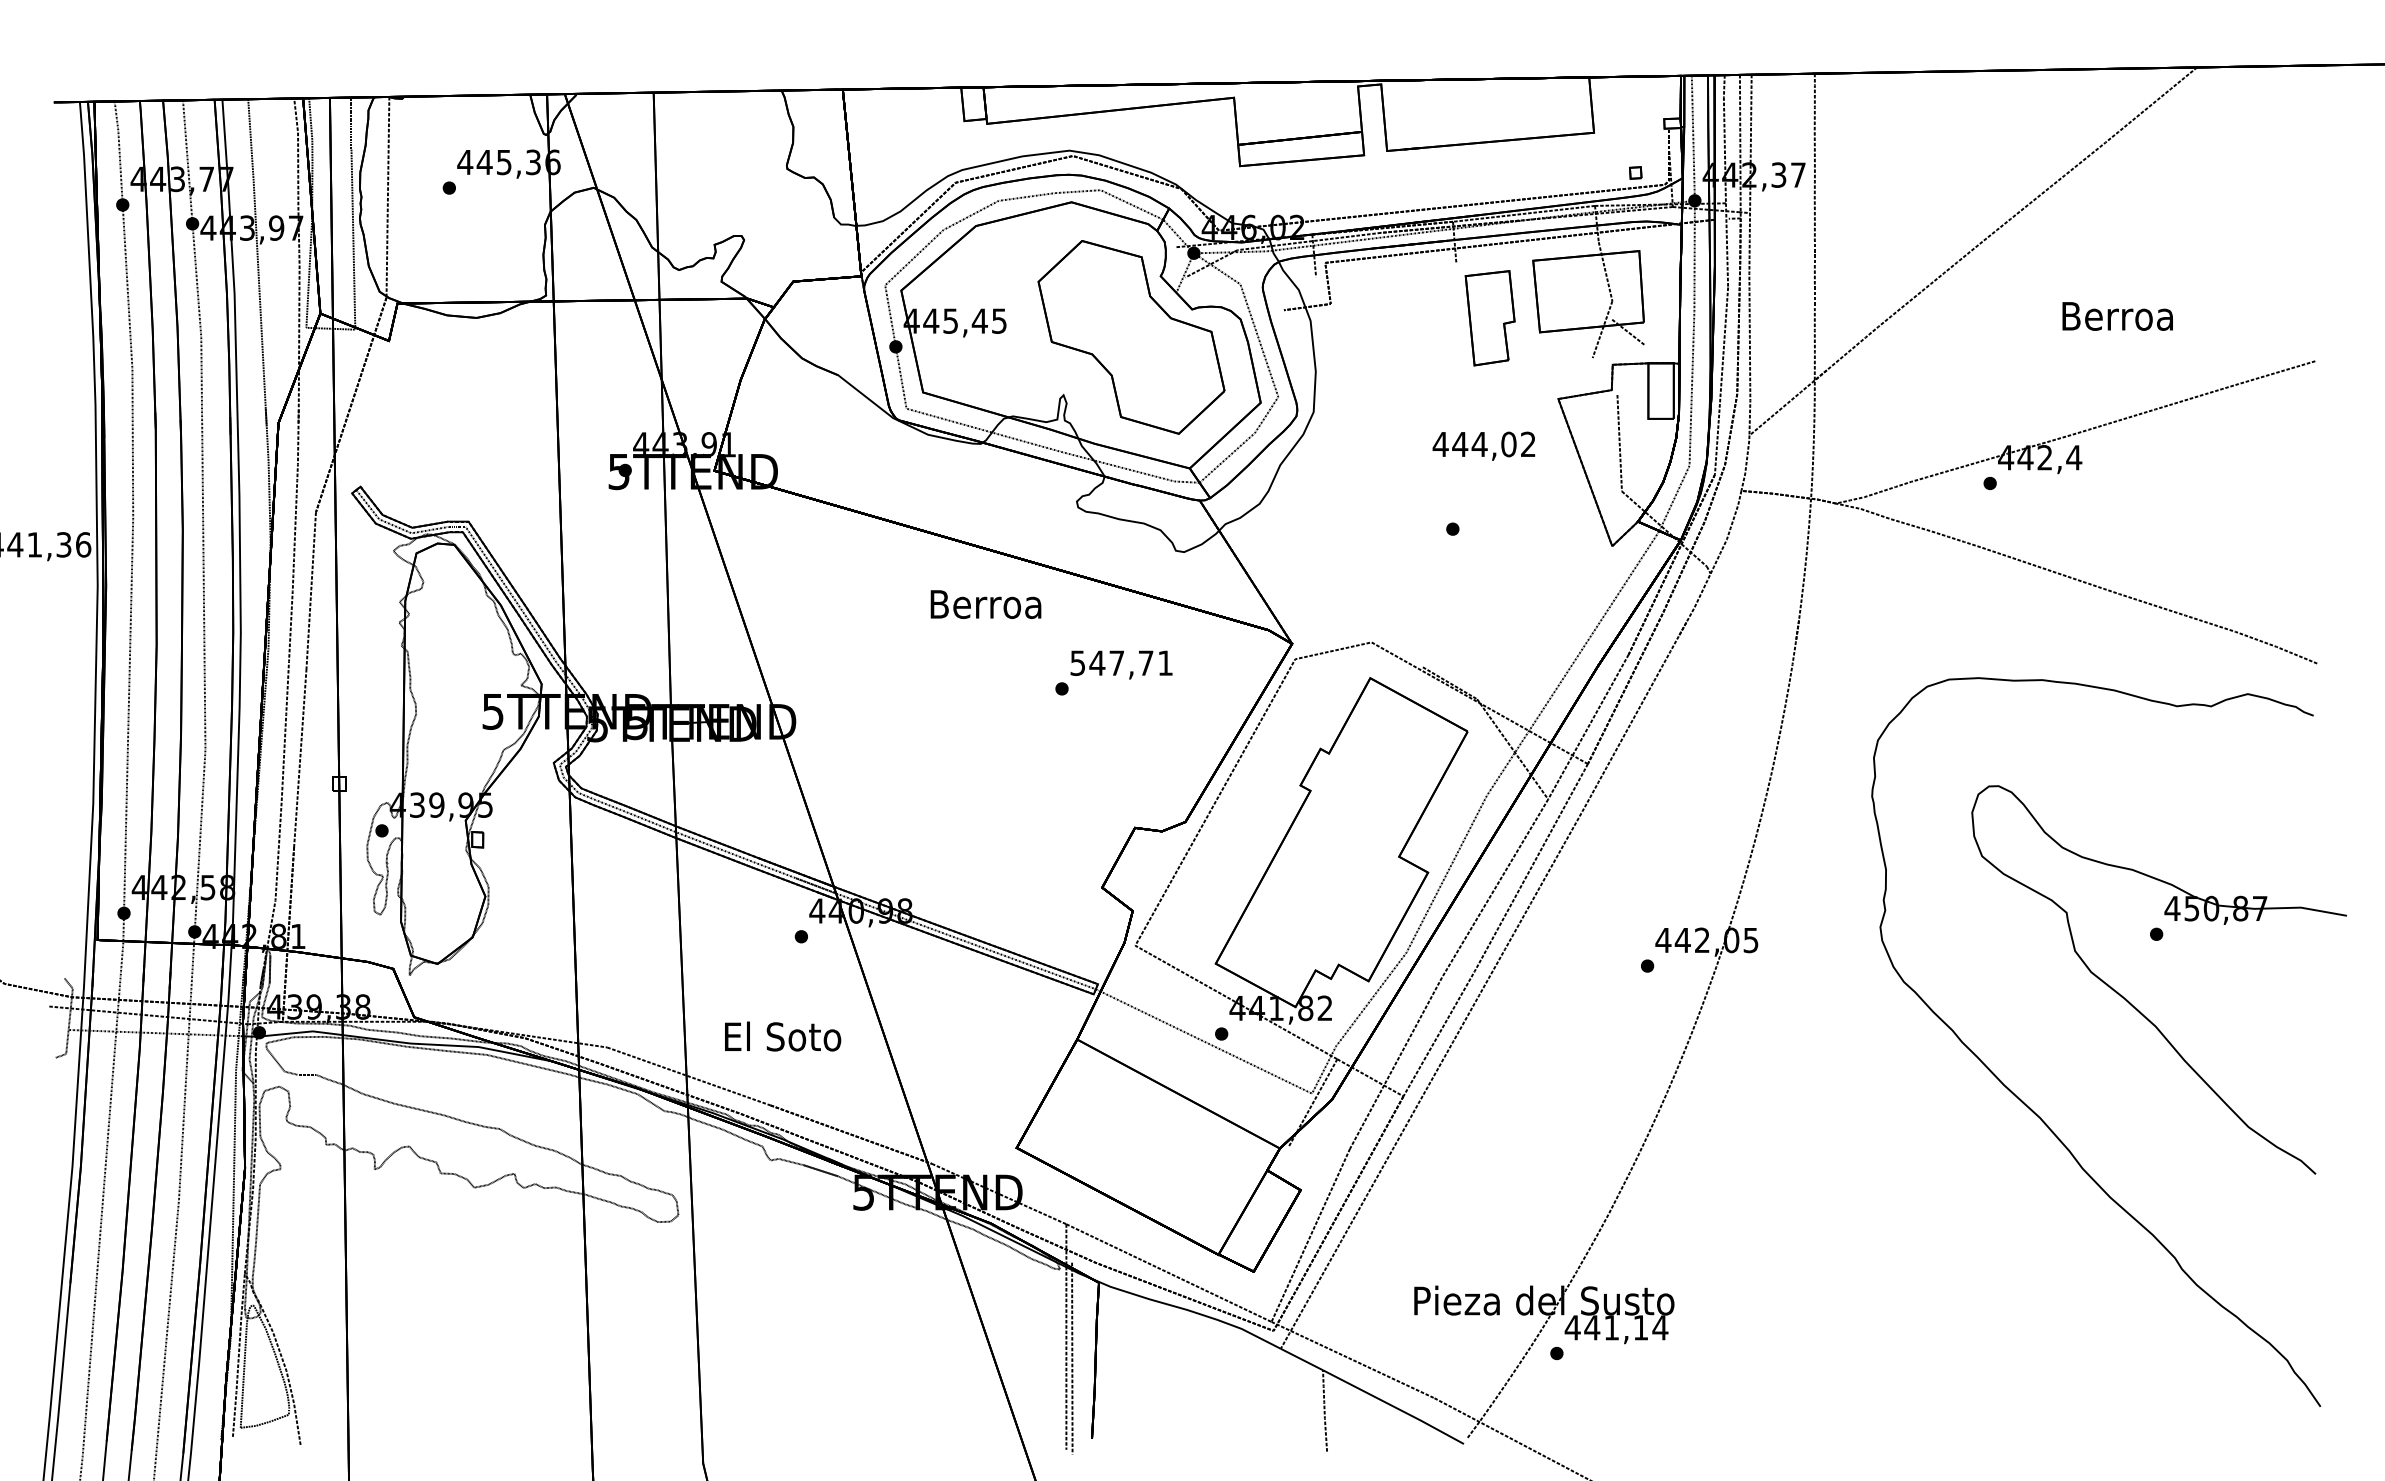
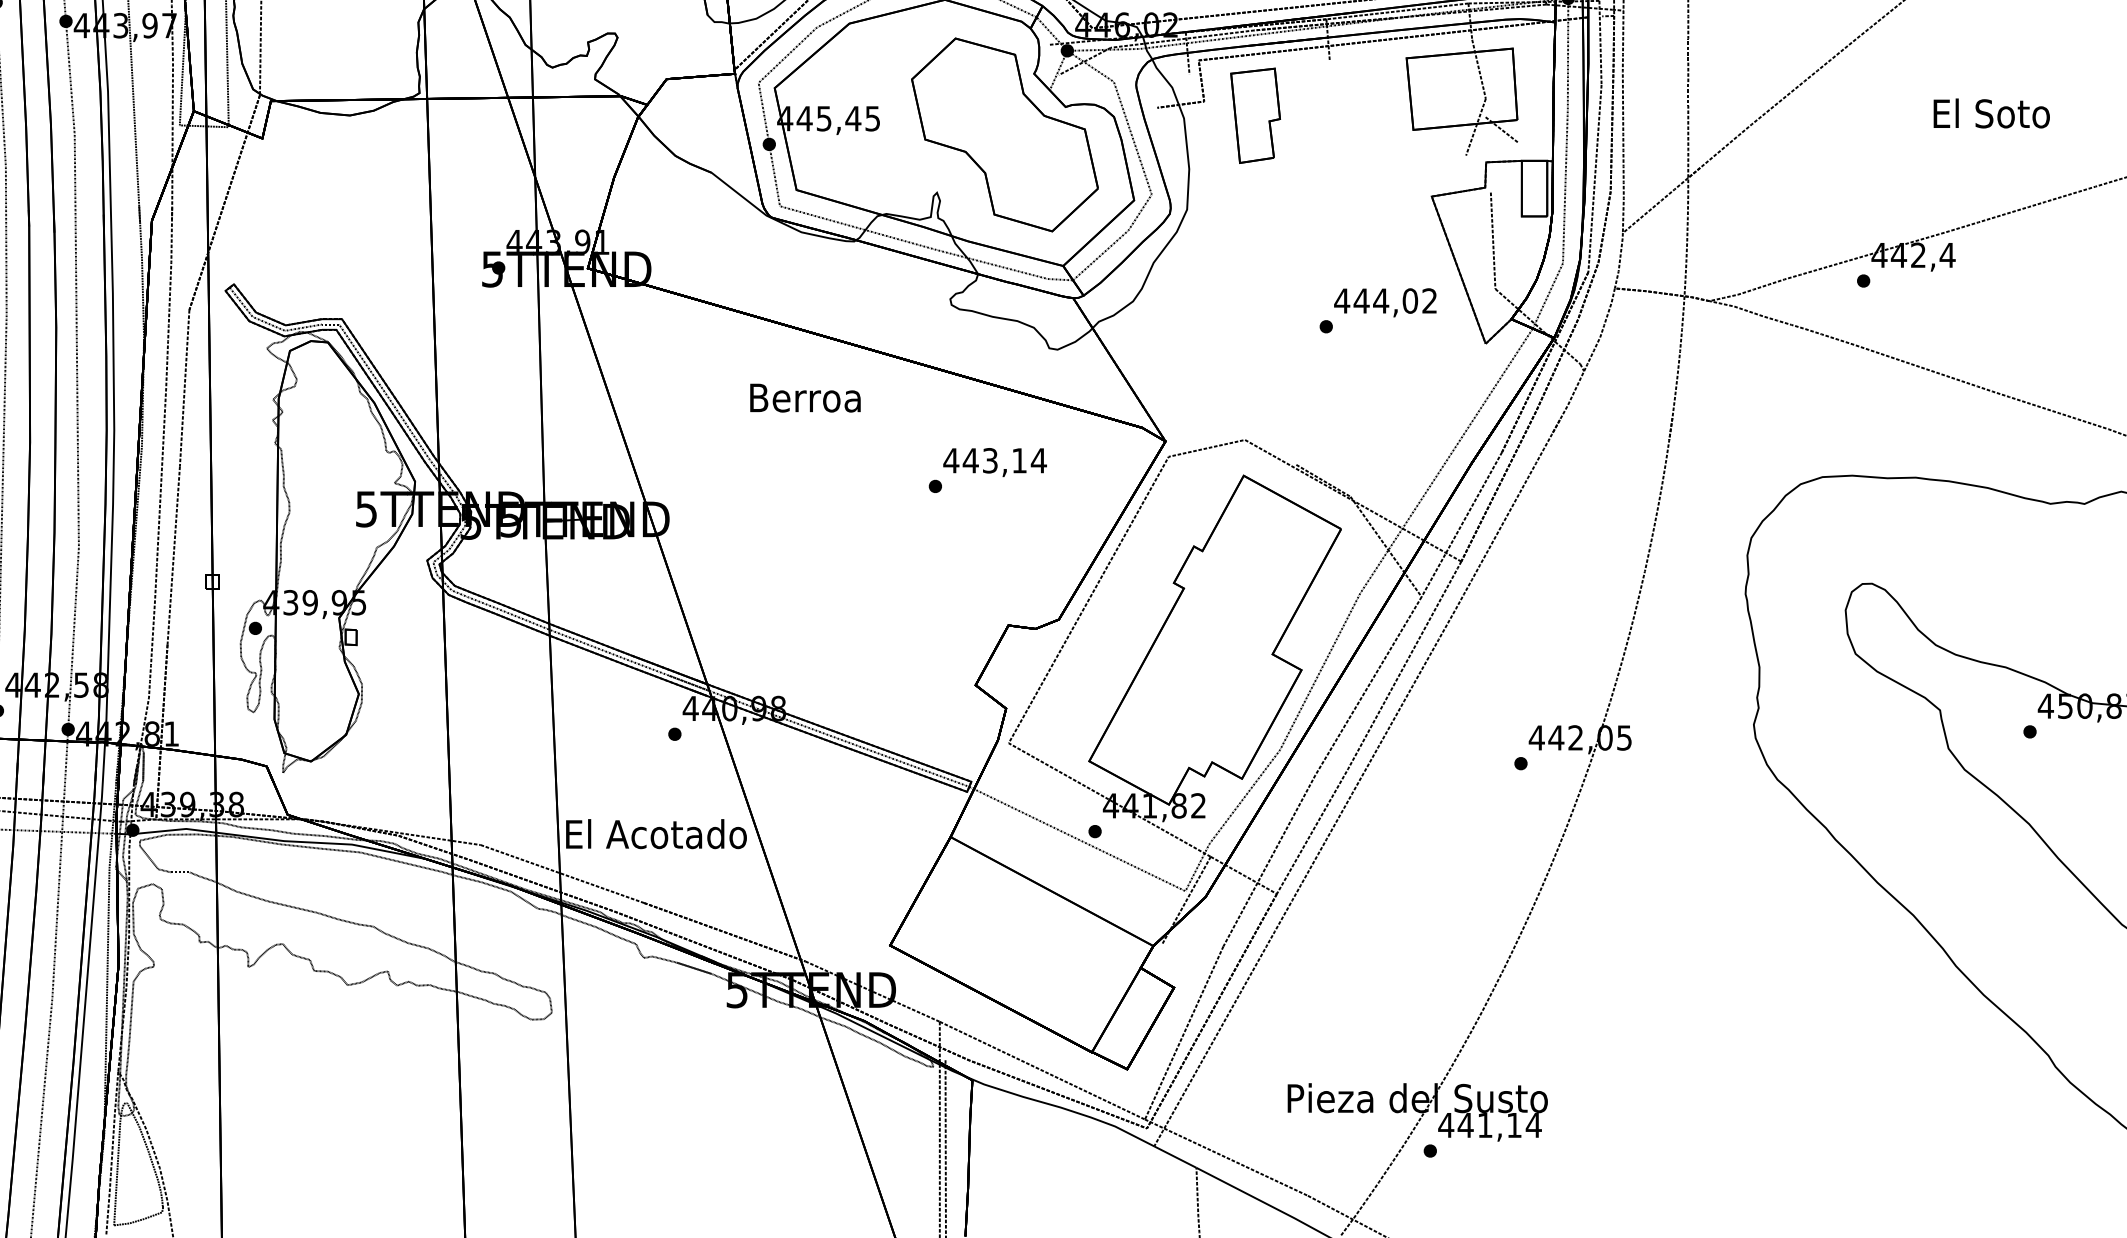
text: (2118, 315) -> (1991, 113), Berroa -> El Soto
part: (1489, 318) -> (1254, 116), moved
text: (1483, 445) -> (1384, 302), moved
text: (985, 604) -> (804, 398), moved
text: (1121, 662) -> (994, 460), 547,71 -> 443,14
text: (782, 1036) -> (655, 834), El Soto -> El Acotado

